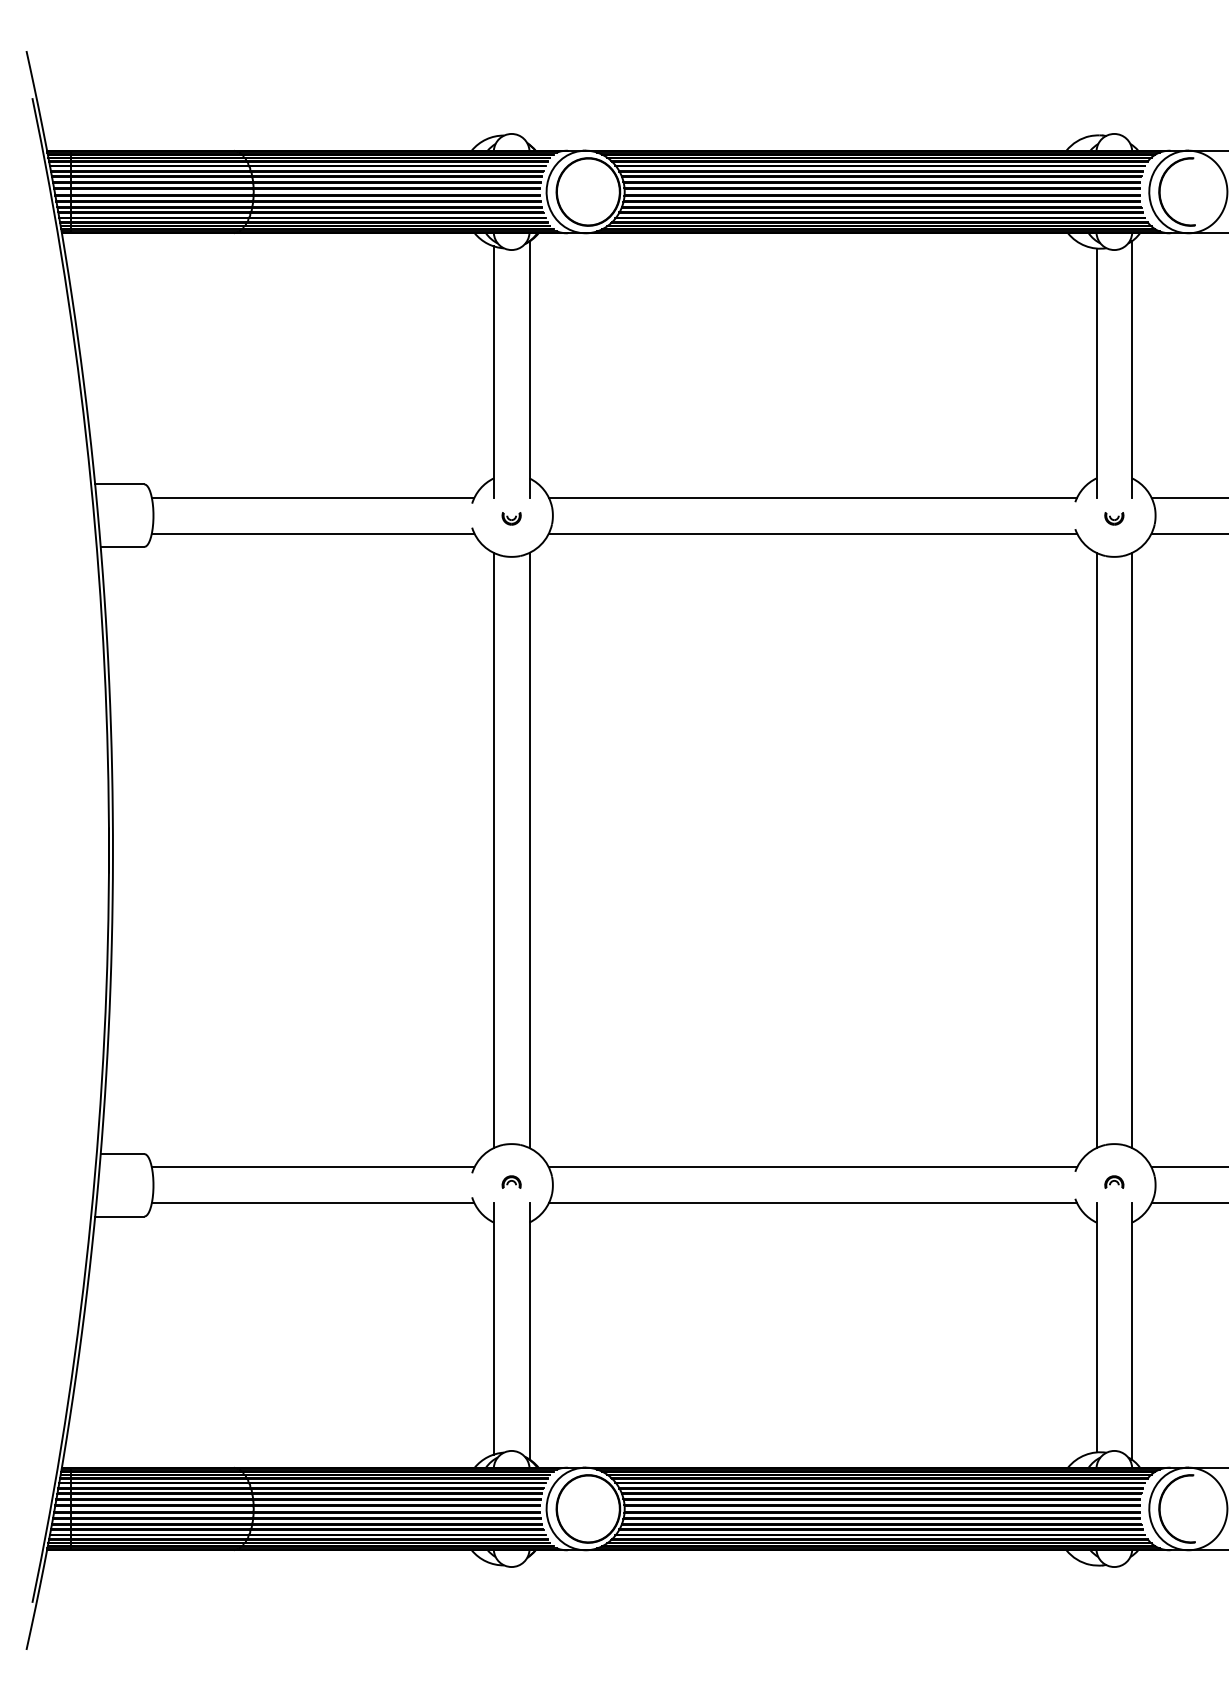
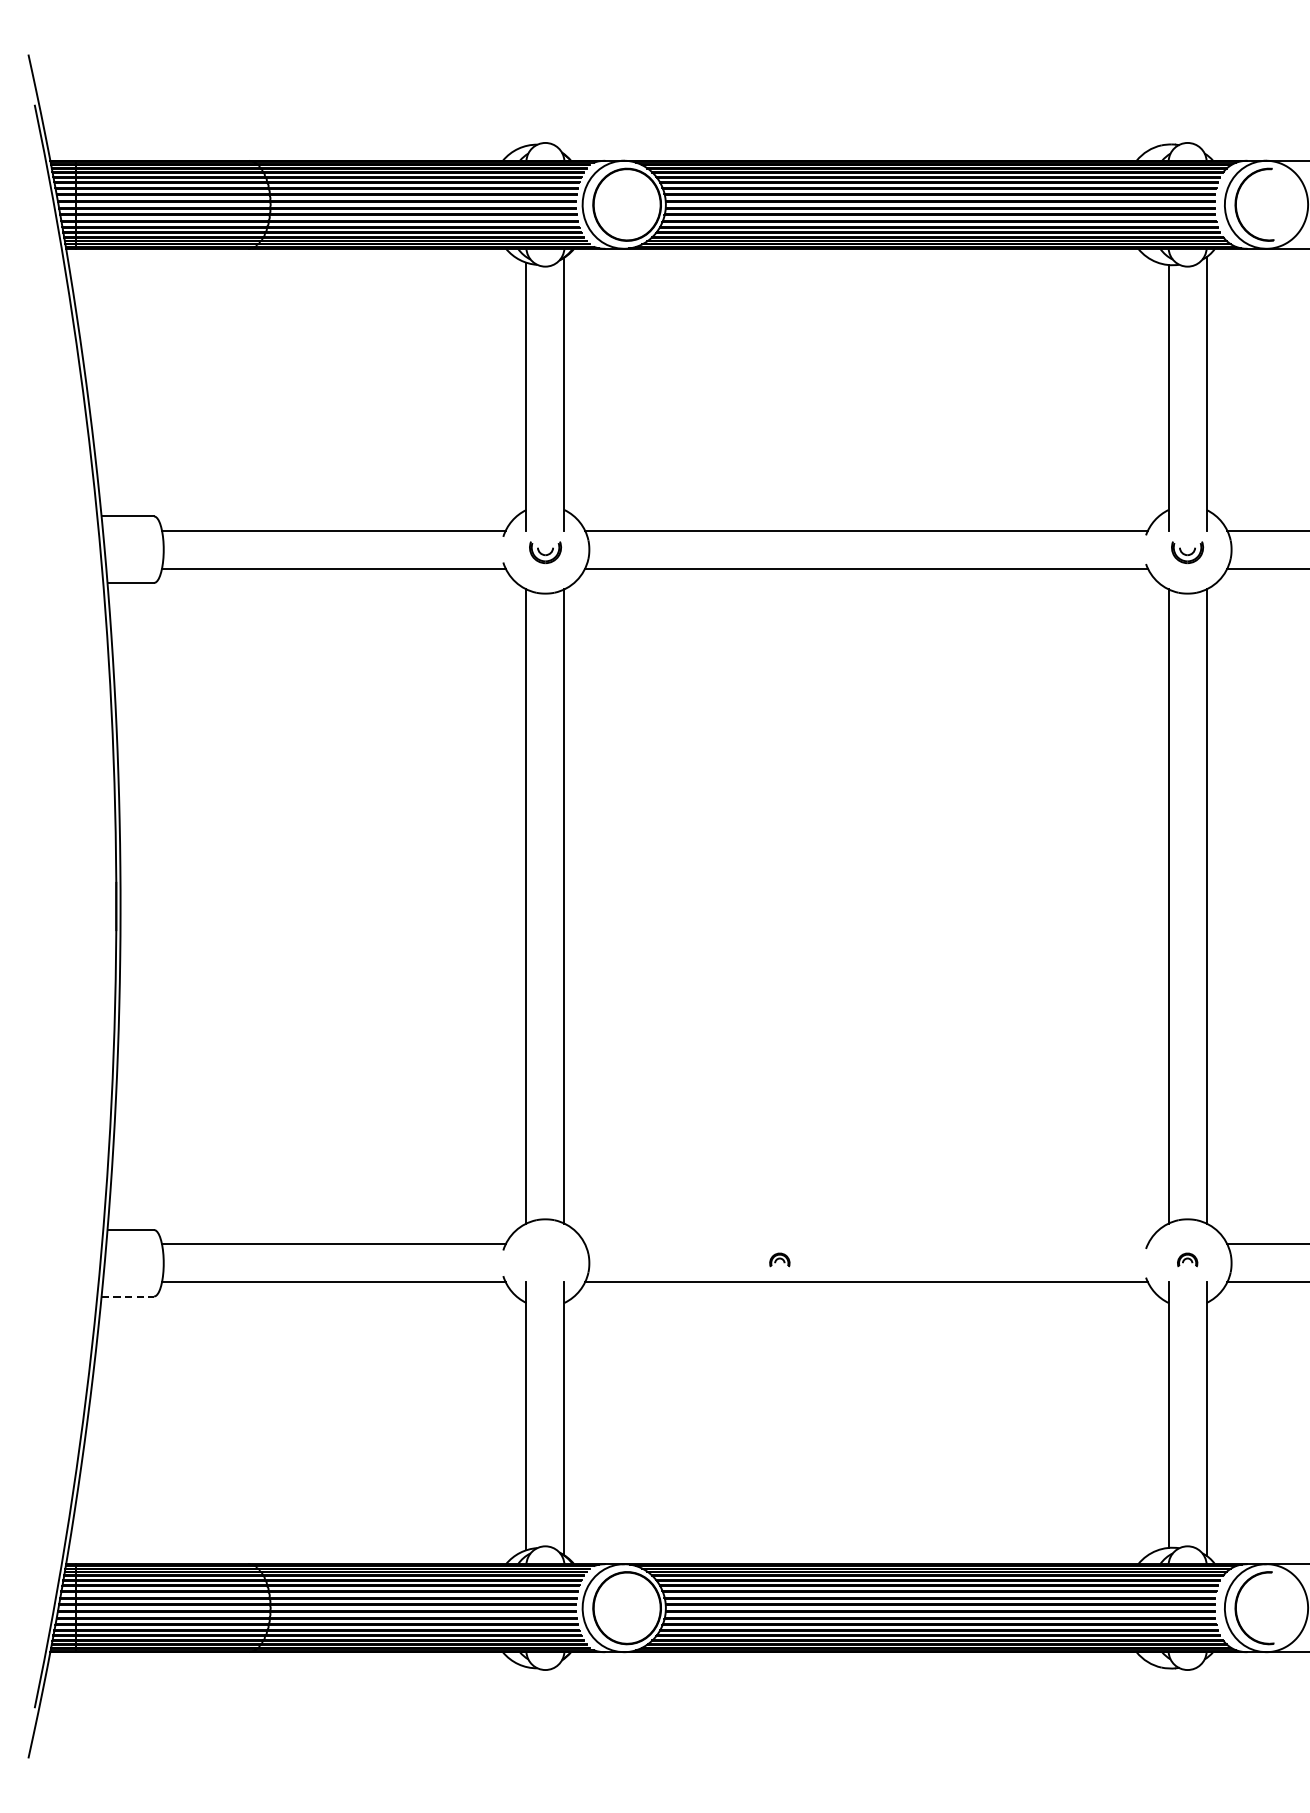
part: (511, 518) -> (545, 552), size x1.6
part: (1114, 518) -> (1187, 552), size x1.6
line: (812, 1167) -> (865, 1244), removed
part: (511, 1181) -> (779, 1259), moved
line: (119, 1216) -> (127, 1296), solid -> dashed

